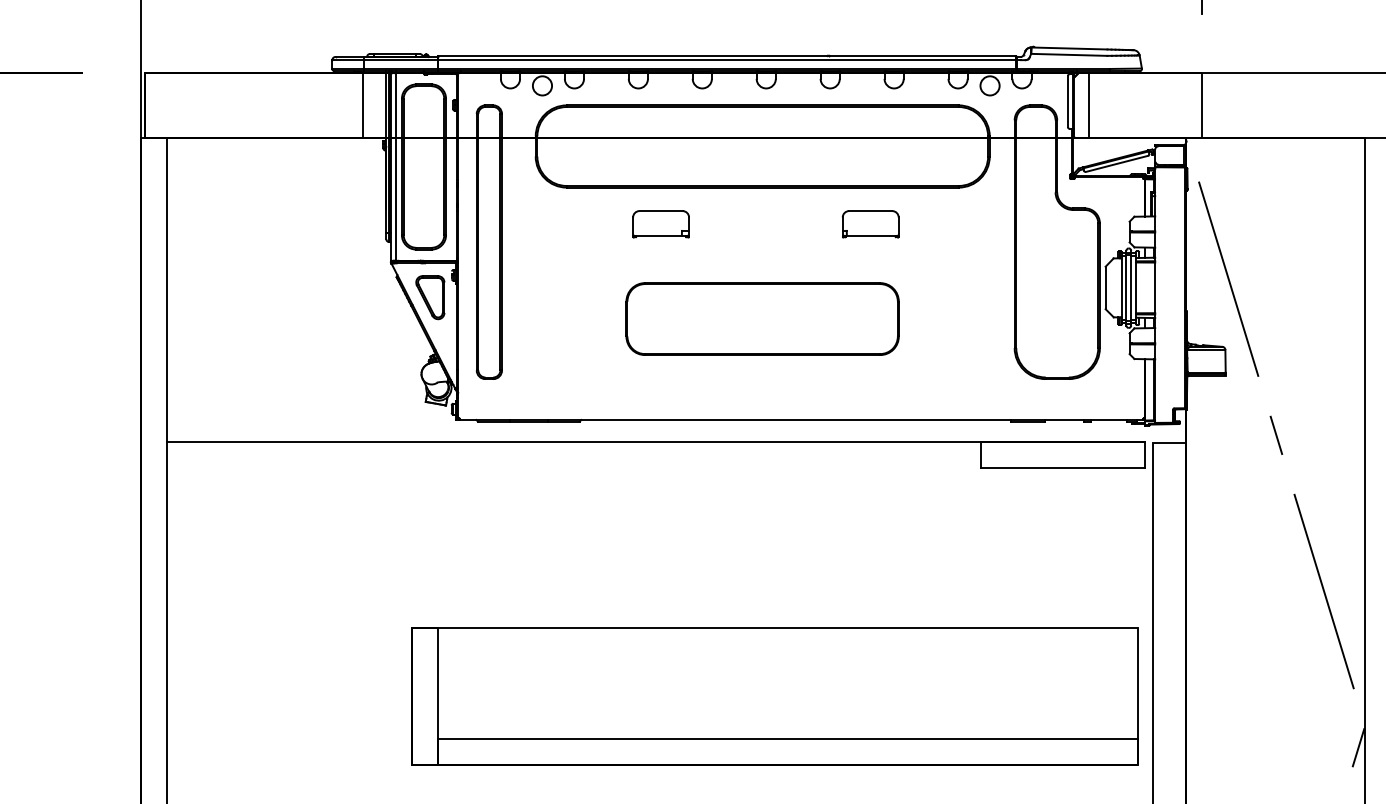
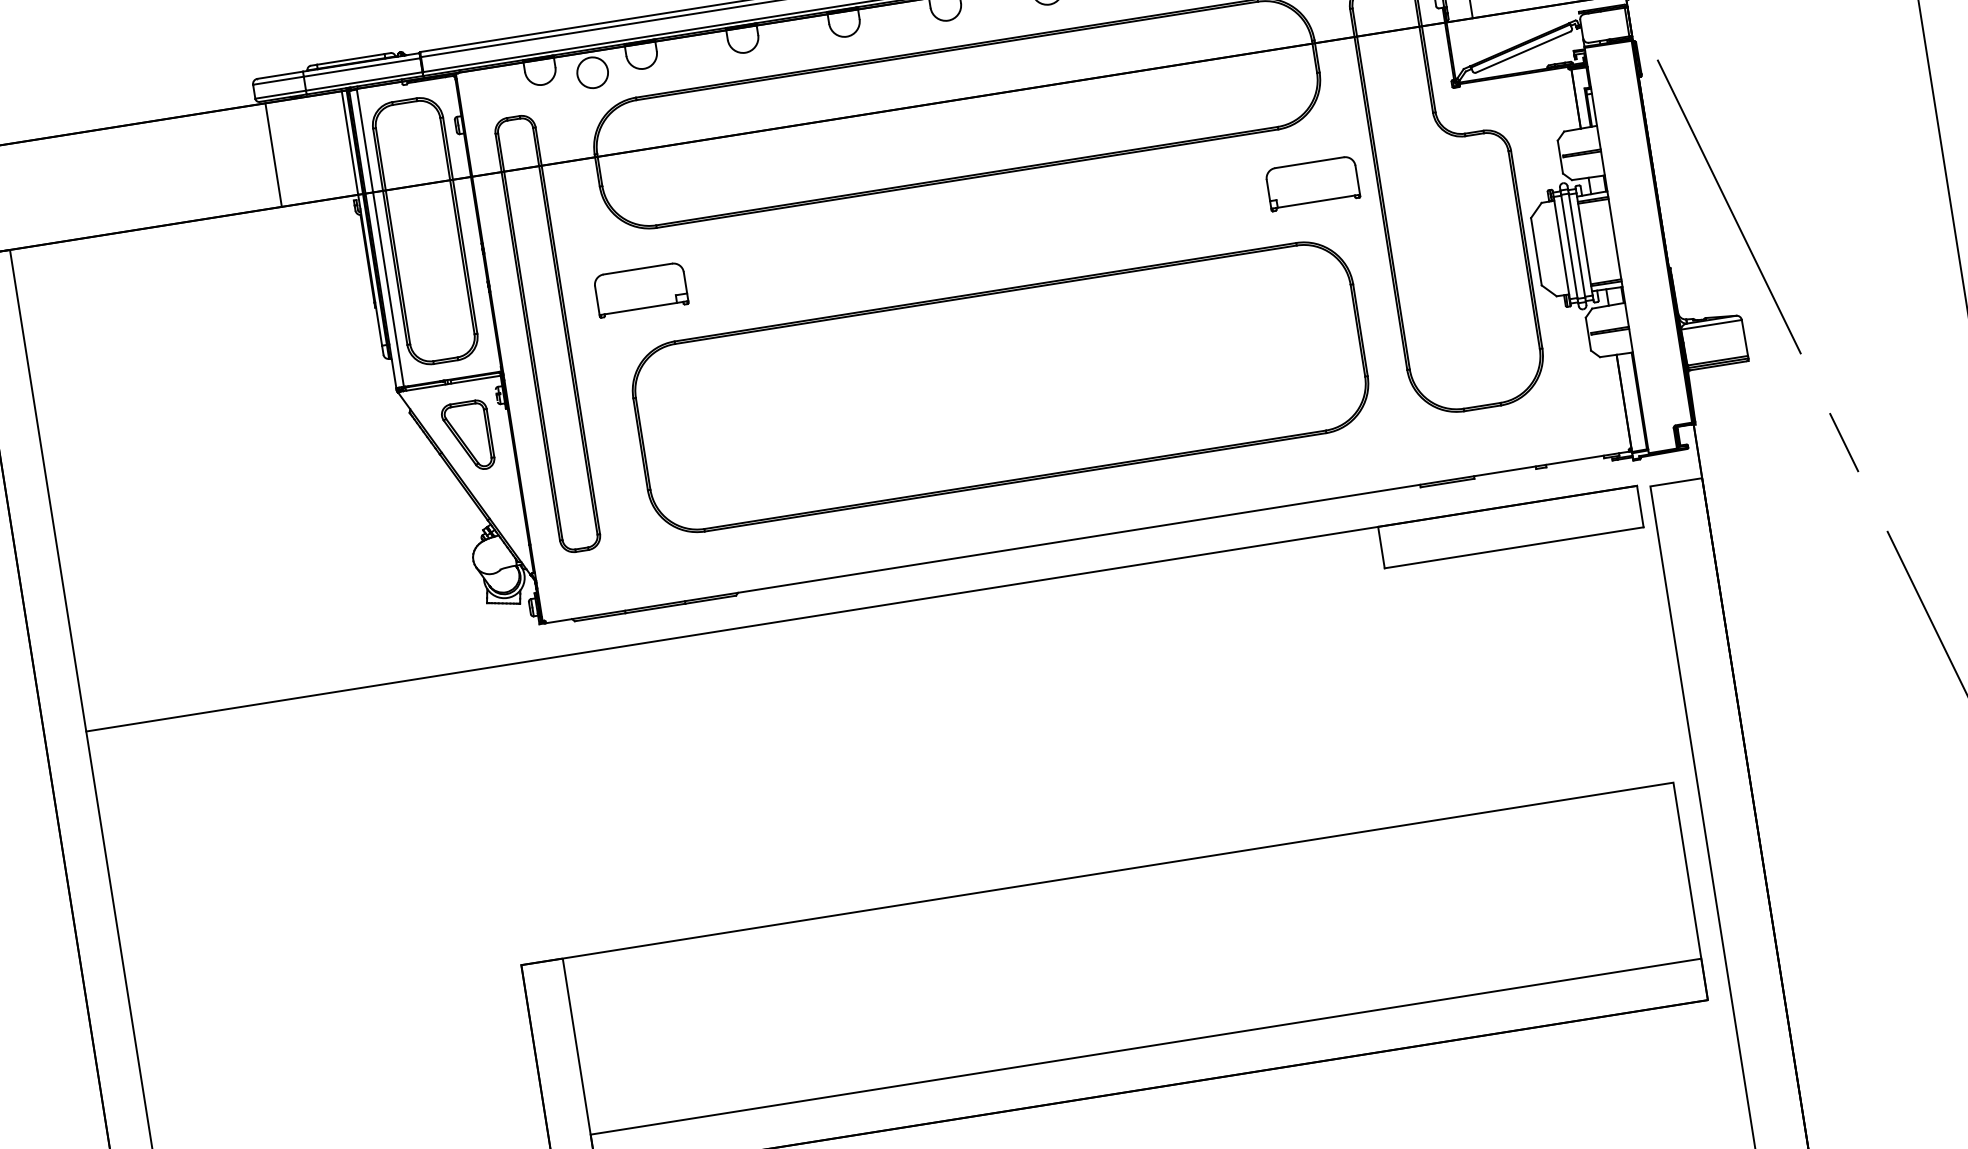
line: (363, 105) -> (274, 155), moved
part: (660, 224) -> (640, 290), moved
part: (870, 224) -> (1312, 184), moved
part: (762, 318) -> (999, 386), size x1.67

